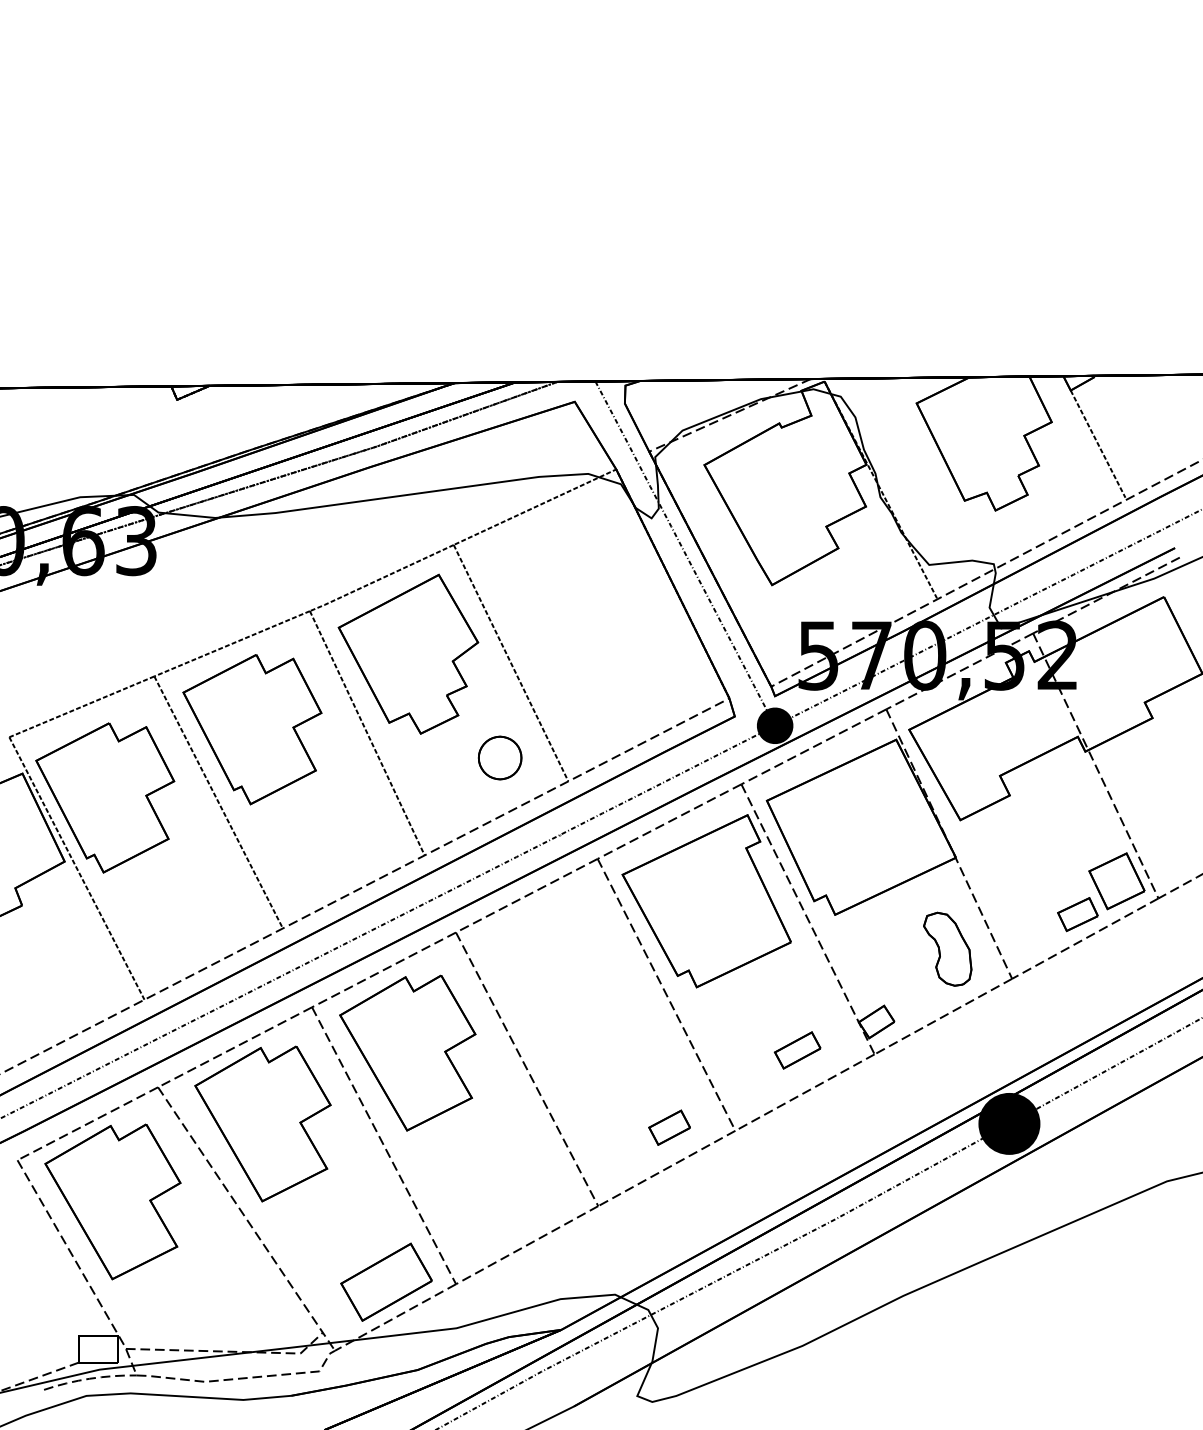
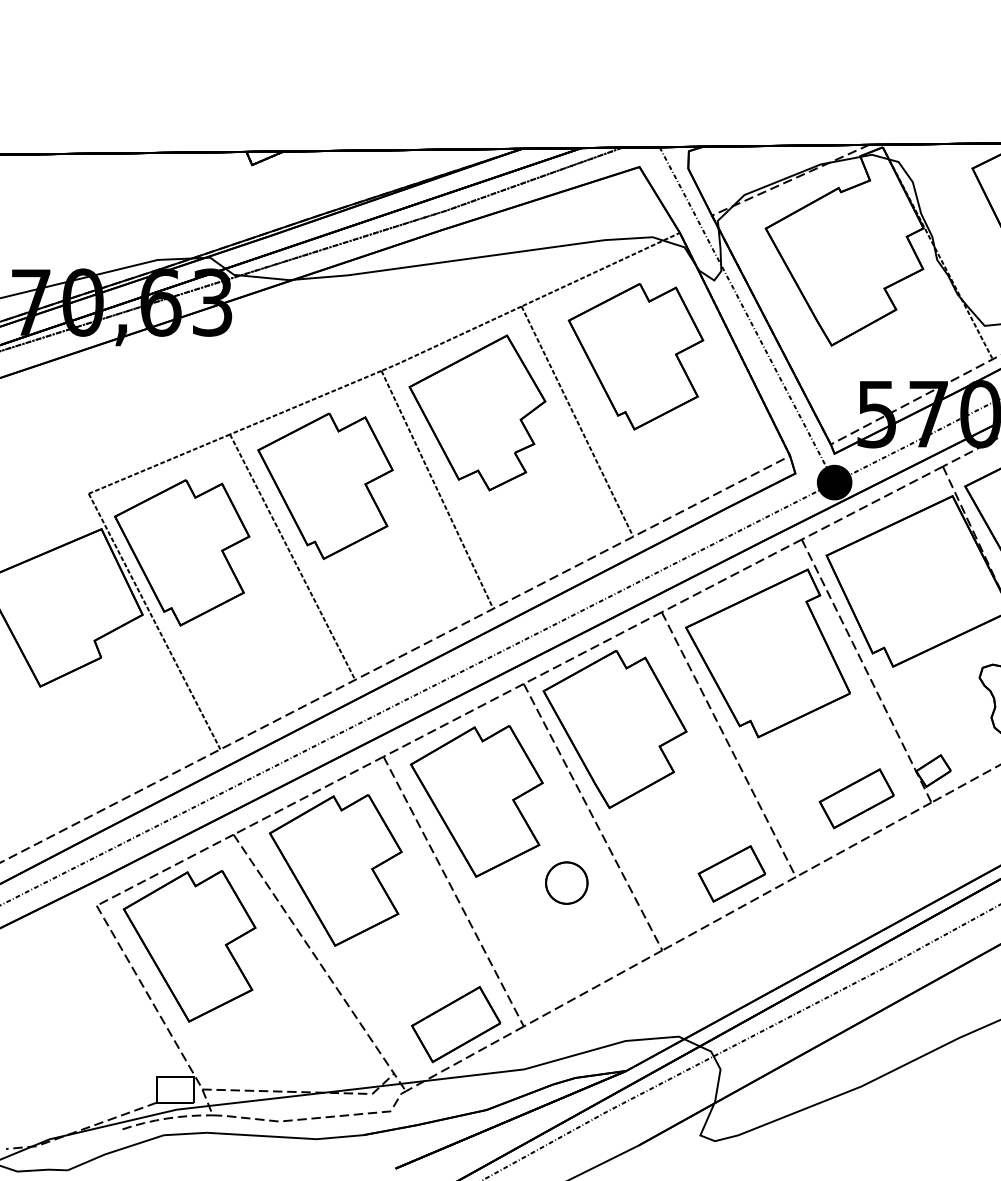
part: (571, 596) -> (636, 356), added
part: (499, 757) -> (566, 882), moved
part: (549, 978) -> (614, 728), added
part: (797, 1050) -> (856, 798), size x1.67
part: (669, 1127) -> (731, 873), size x1.67

